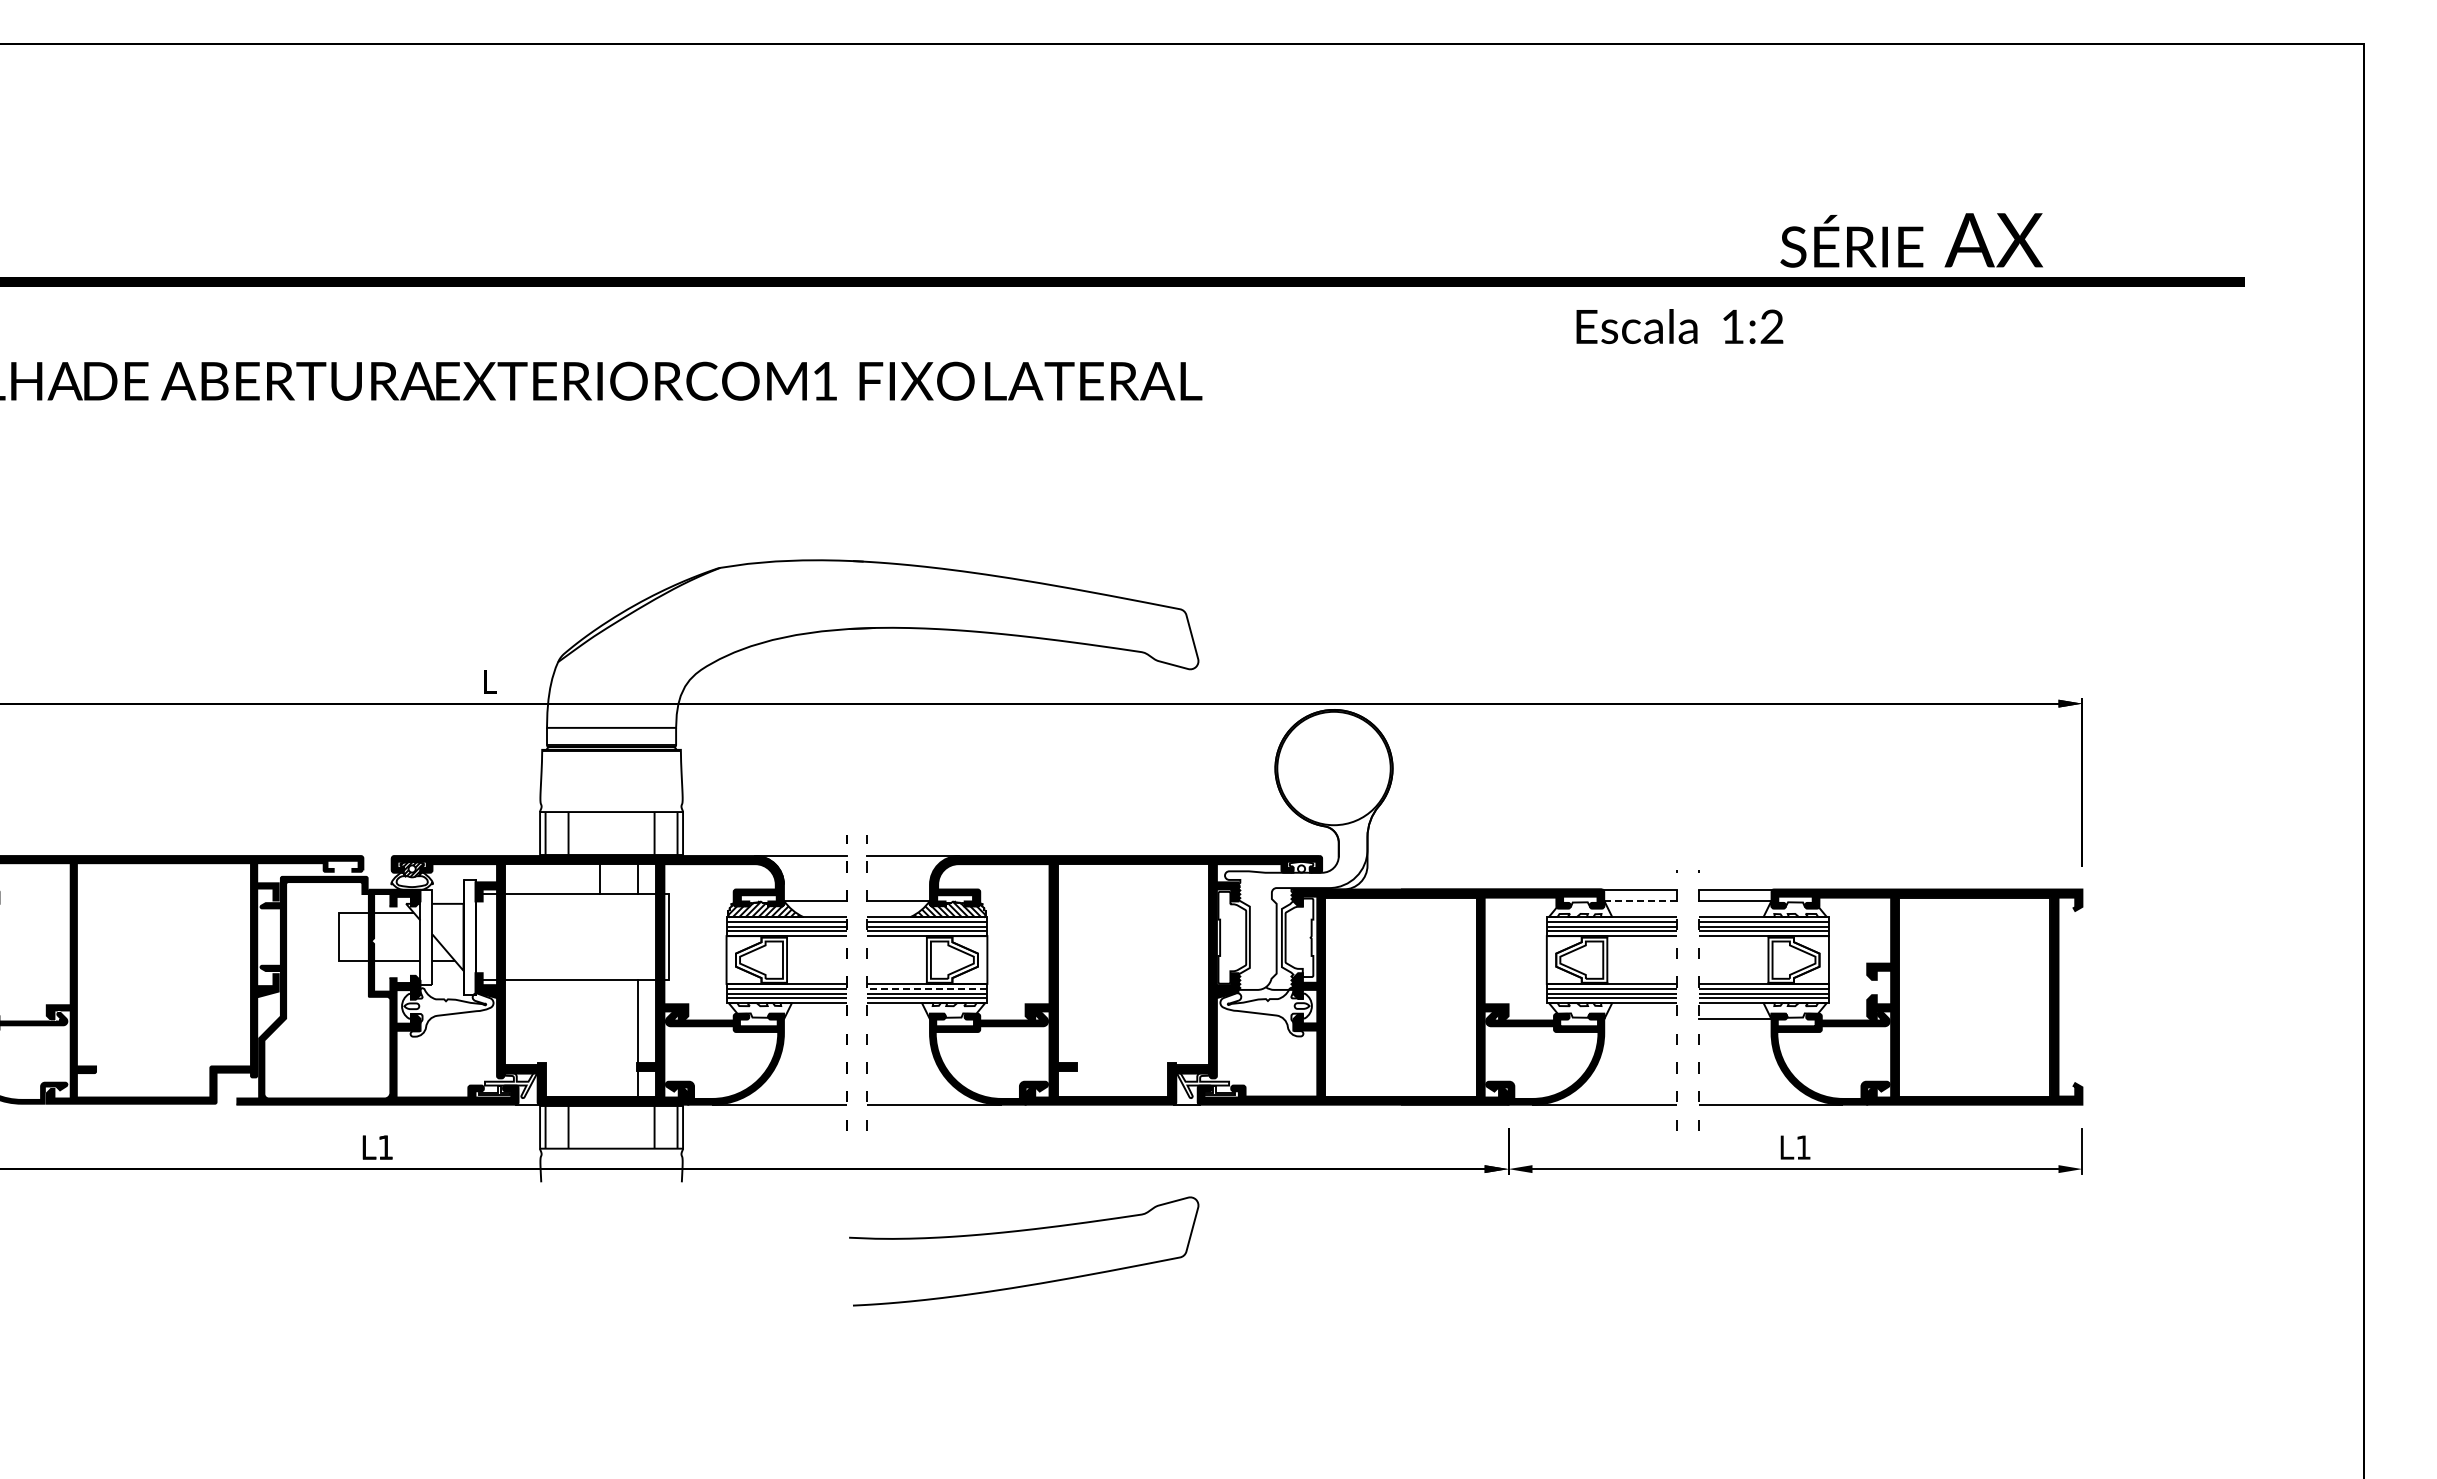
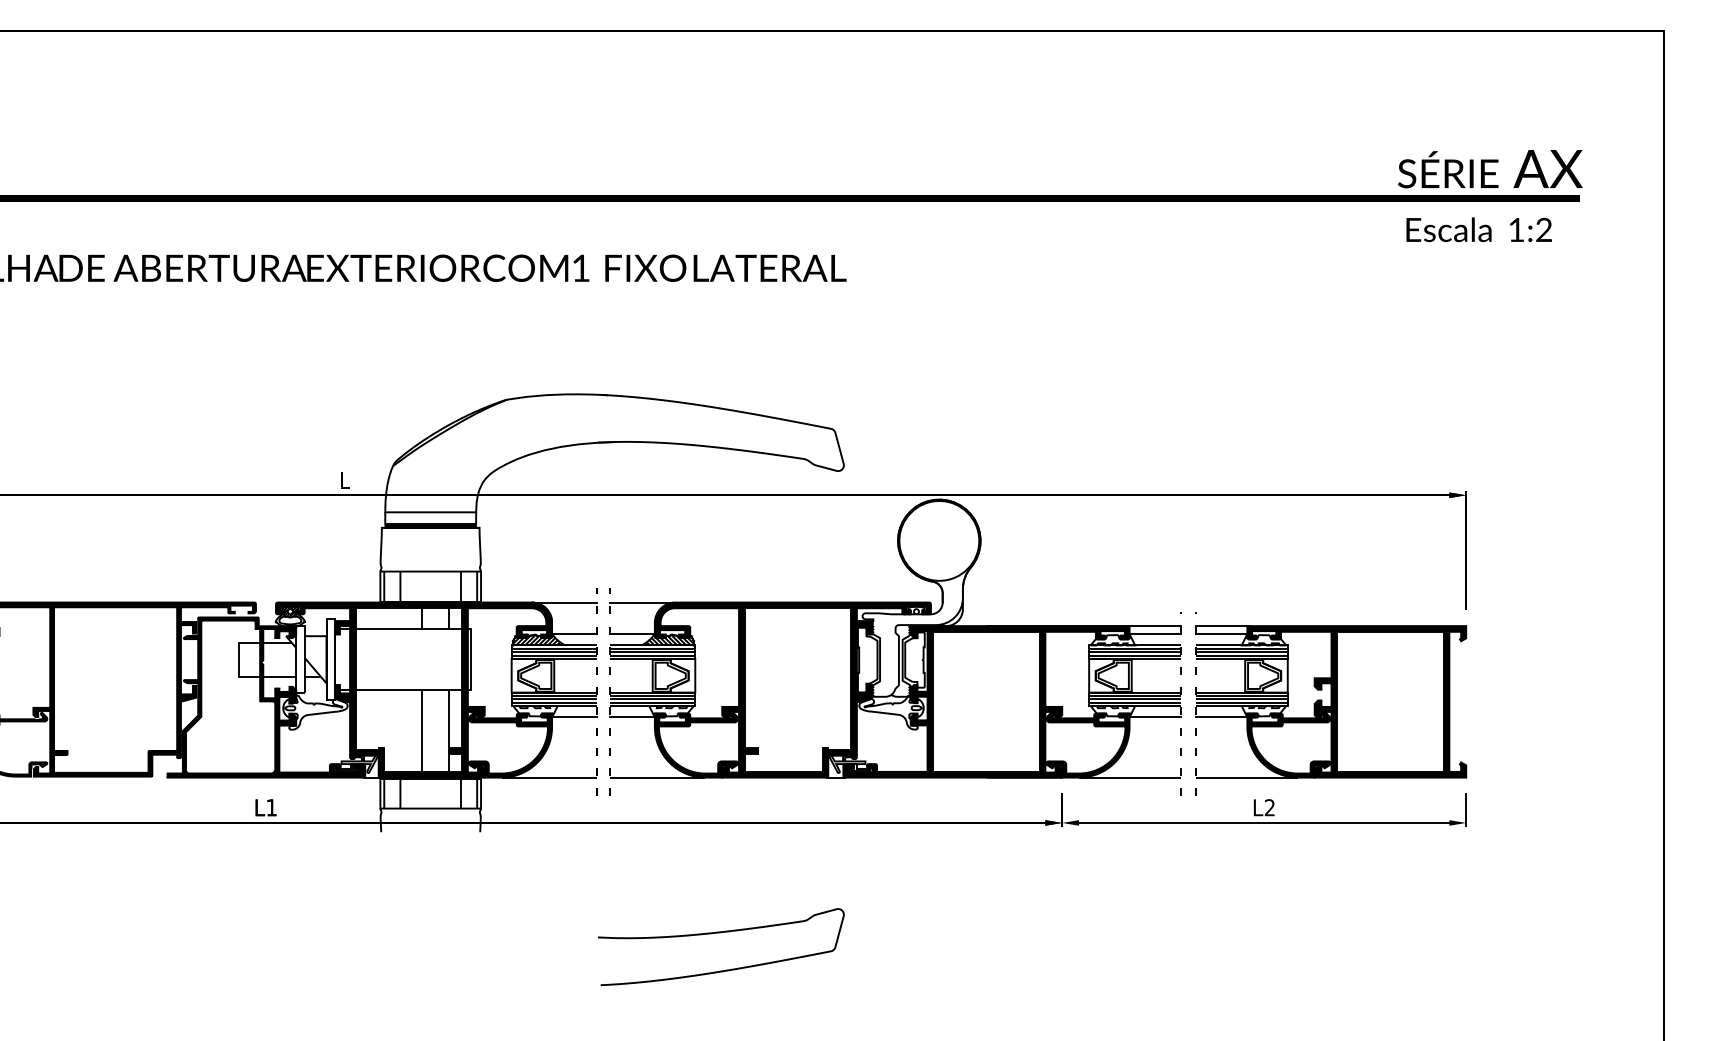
text: (1911, 240) -> (1490, 169), moved
text: (1679, 326) -> (1478, 229), moved
line: (1640, 900) -> (1155, 633), dashed -> solid
line: (926, 988) -> (652, 695), dashed -> solid
line: (815, 1019) -> (574, 717), added
line: (898, 1019) -> (632, 717), added
line: (1640, 1019) -> (1155, 717), added
line: (599, 1038) -> (422, 730), added
text: (1803, 1147) -> (1269, 807), L1 -> L2
curve: (1024, 1231) -> (721, 933), moved

